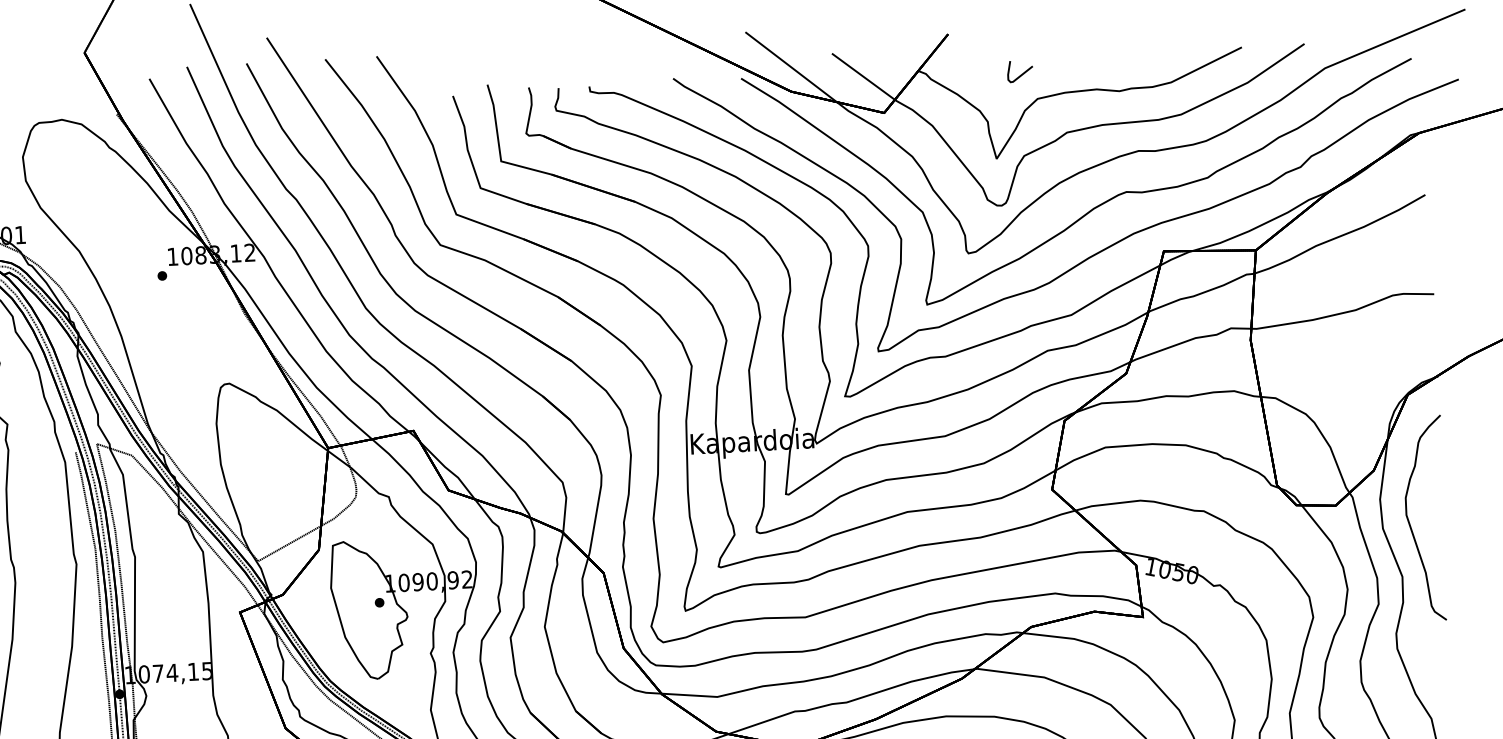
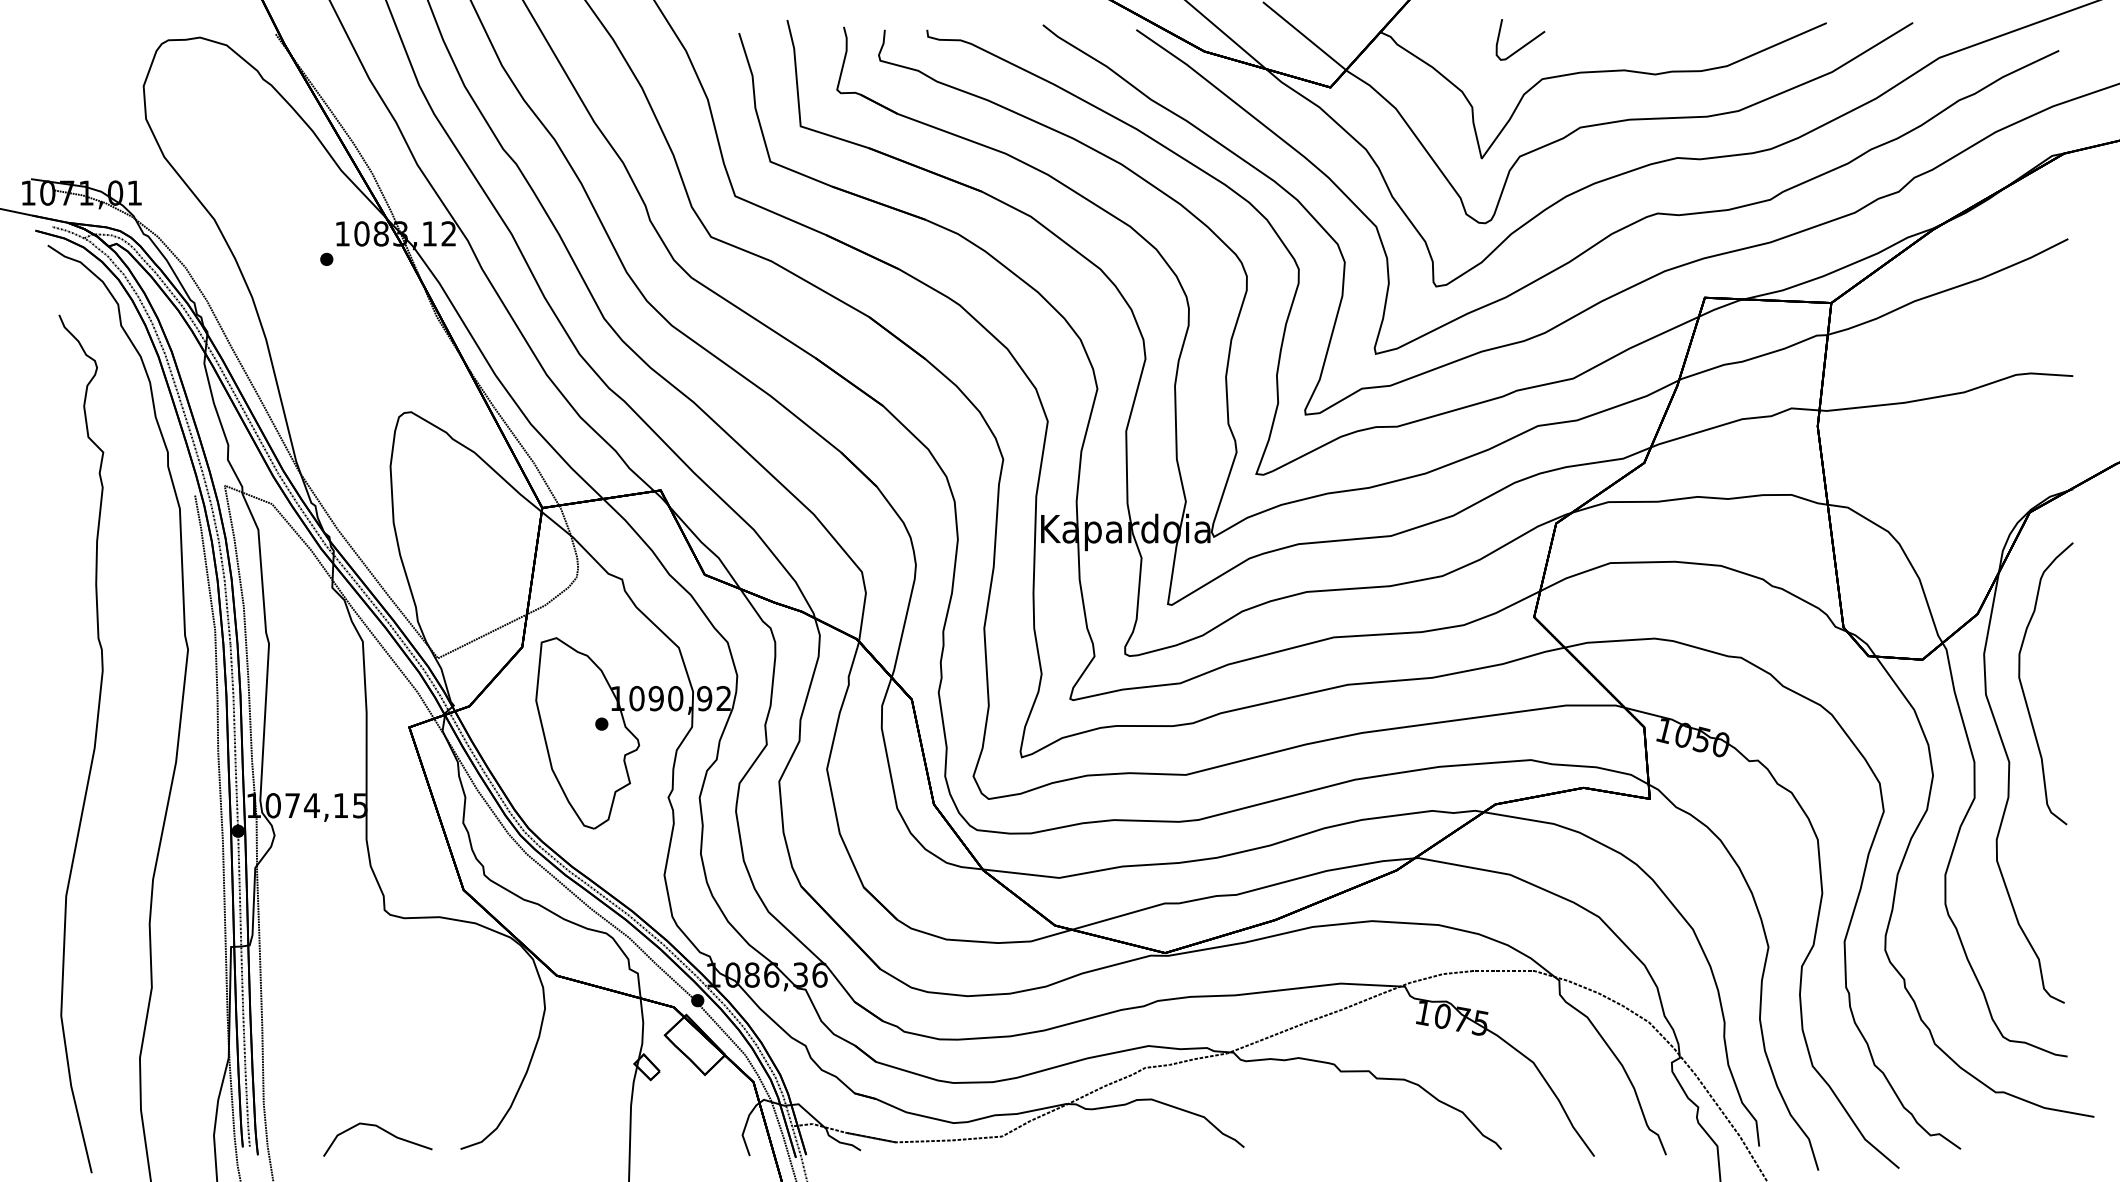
part: (1020, 71) -> (1520, 40), size x1.4

